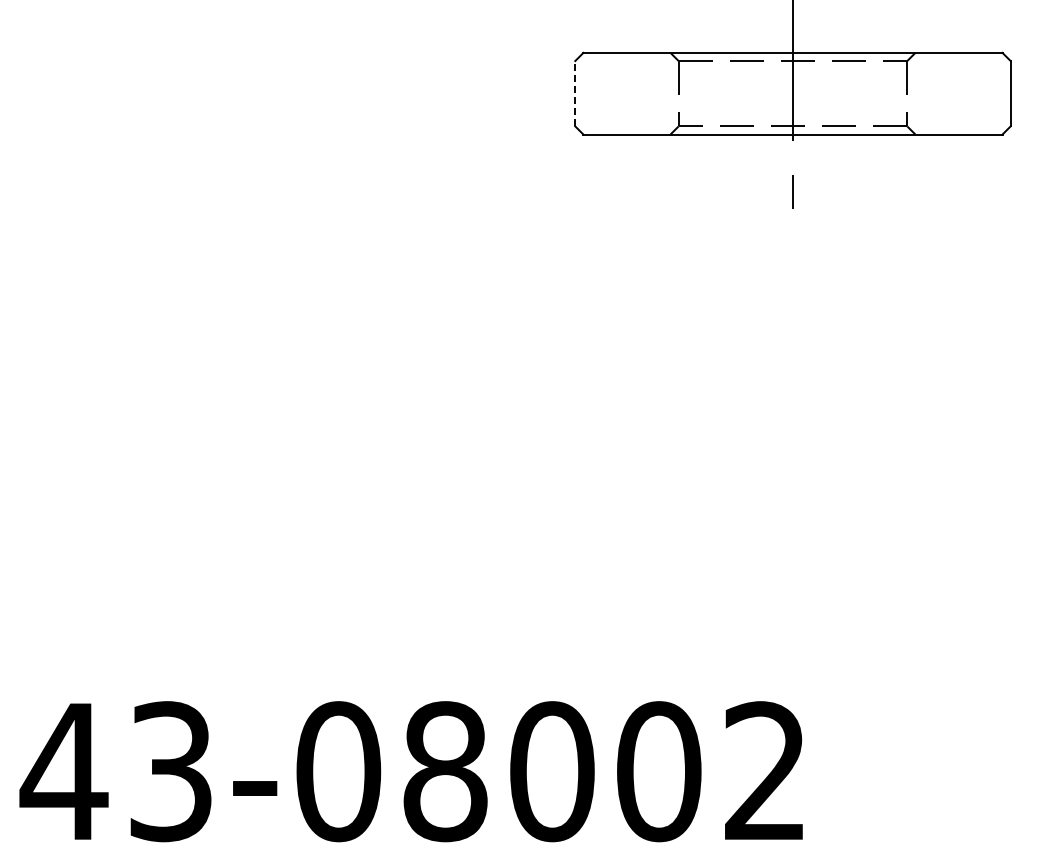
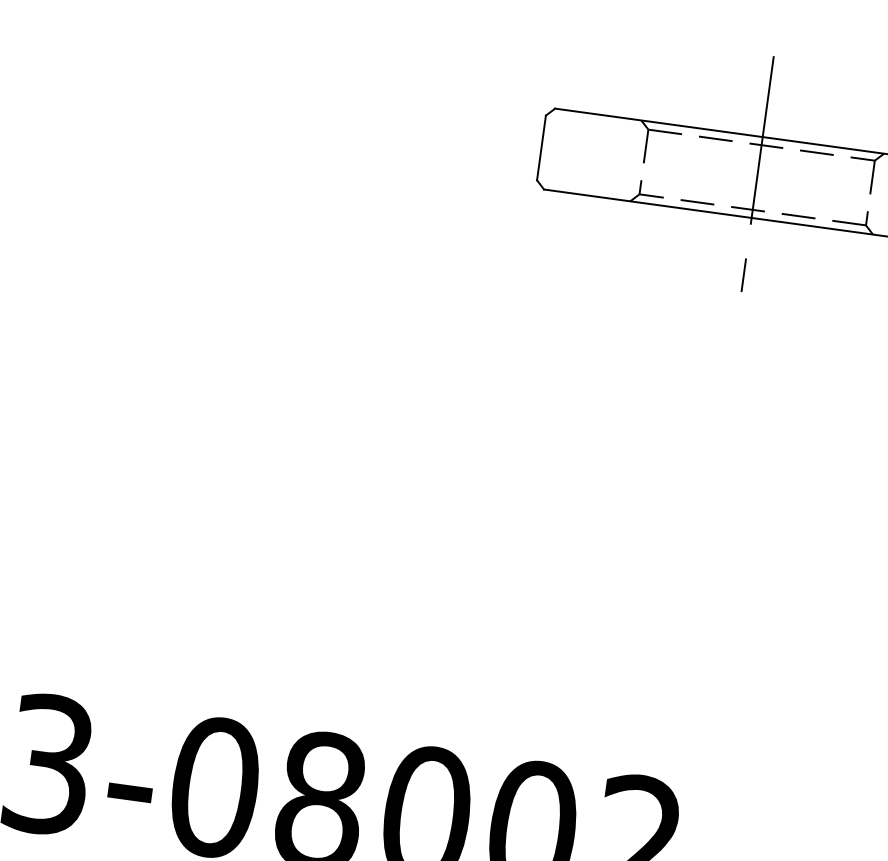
line: (575, 93) -> (541, 147), dashed -> solid

